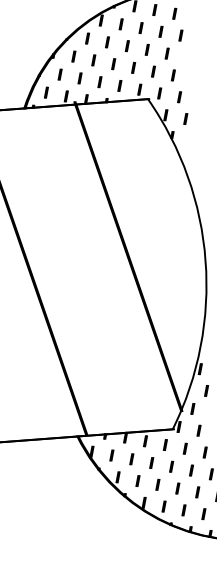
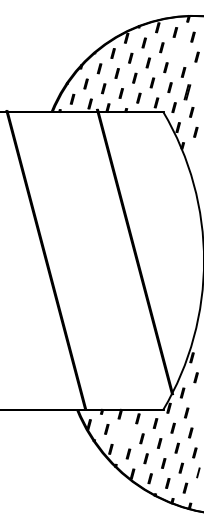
part: (161, 31) -> (179, 52), removed
part: (173, 75) -> (187, 92), size x1.6
part: (131, 458) -> (124, 433), removed

